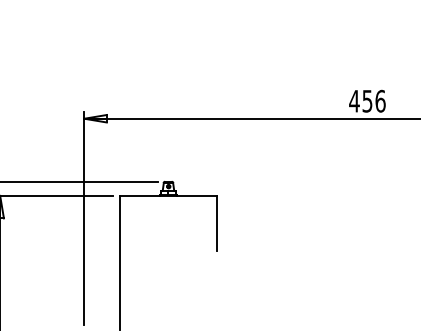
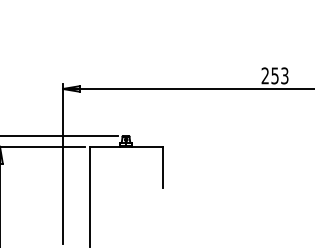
text: (367, 100) -> (275, 75), 456 -> 253

